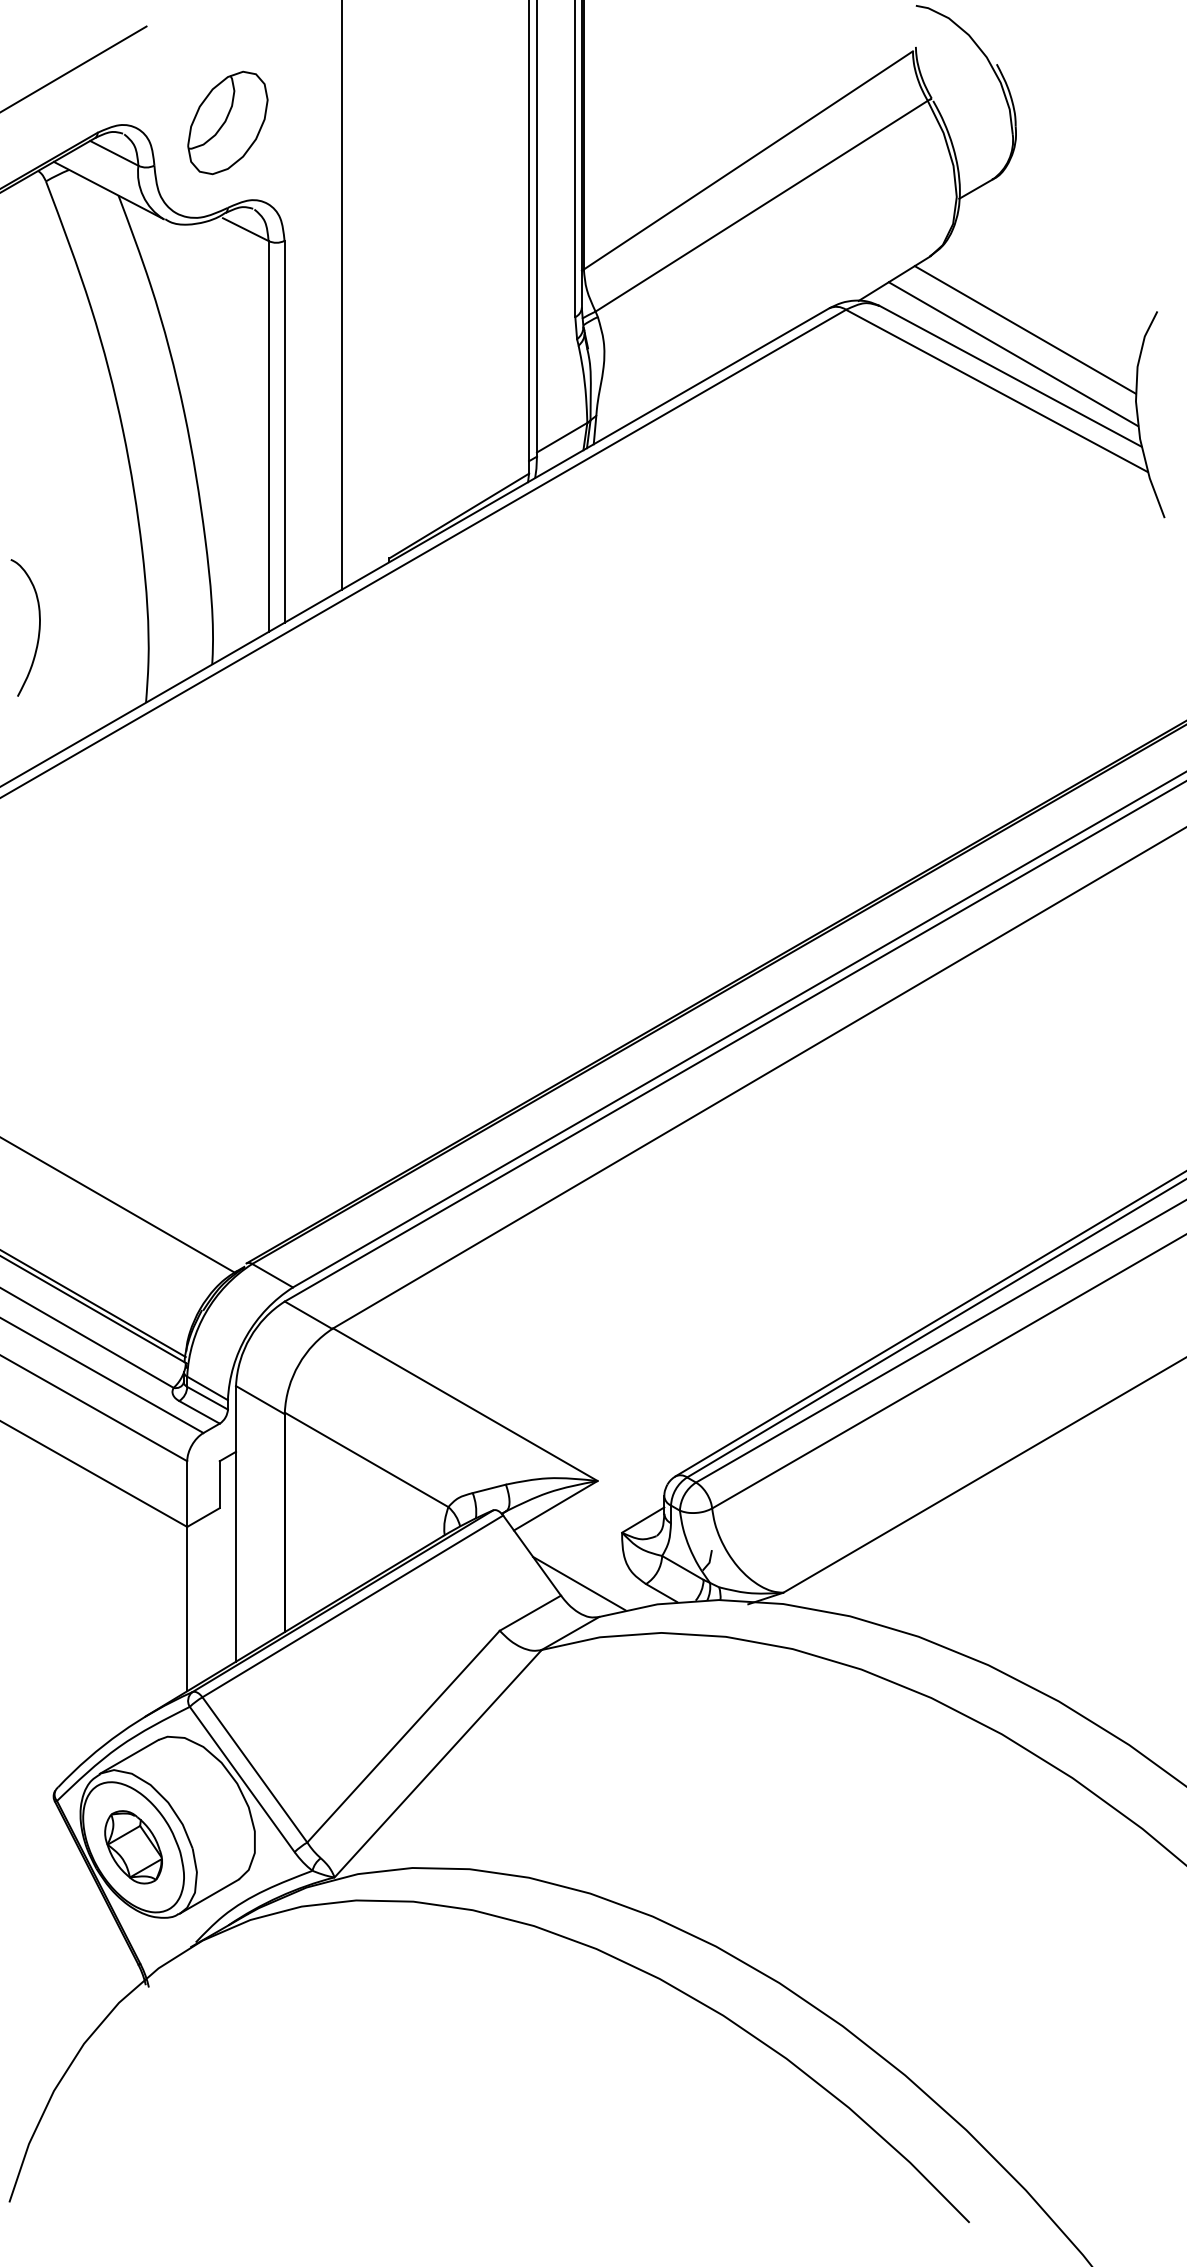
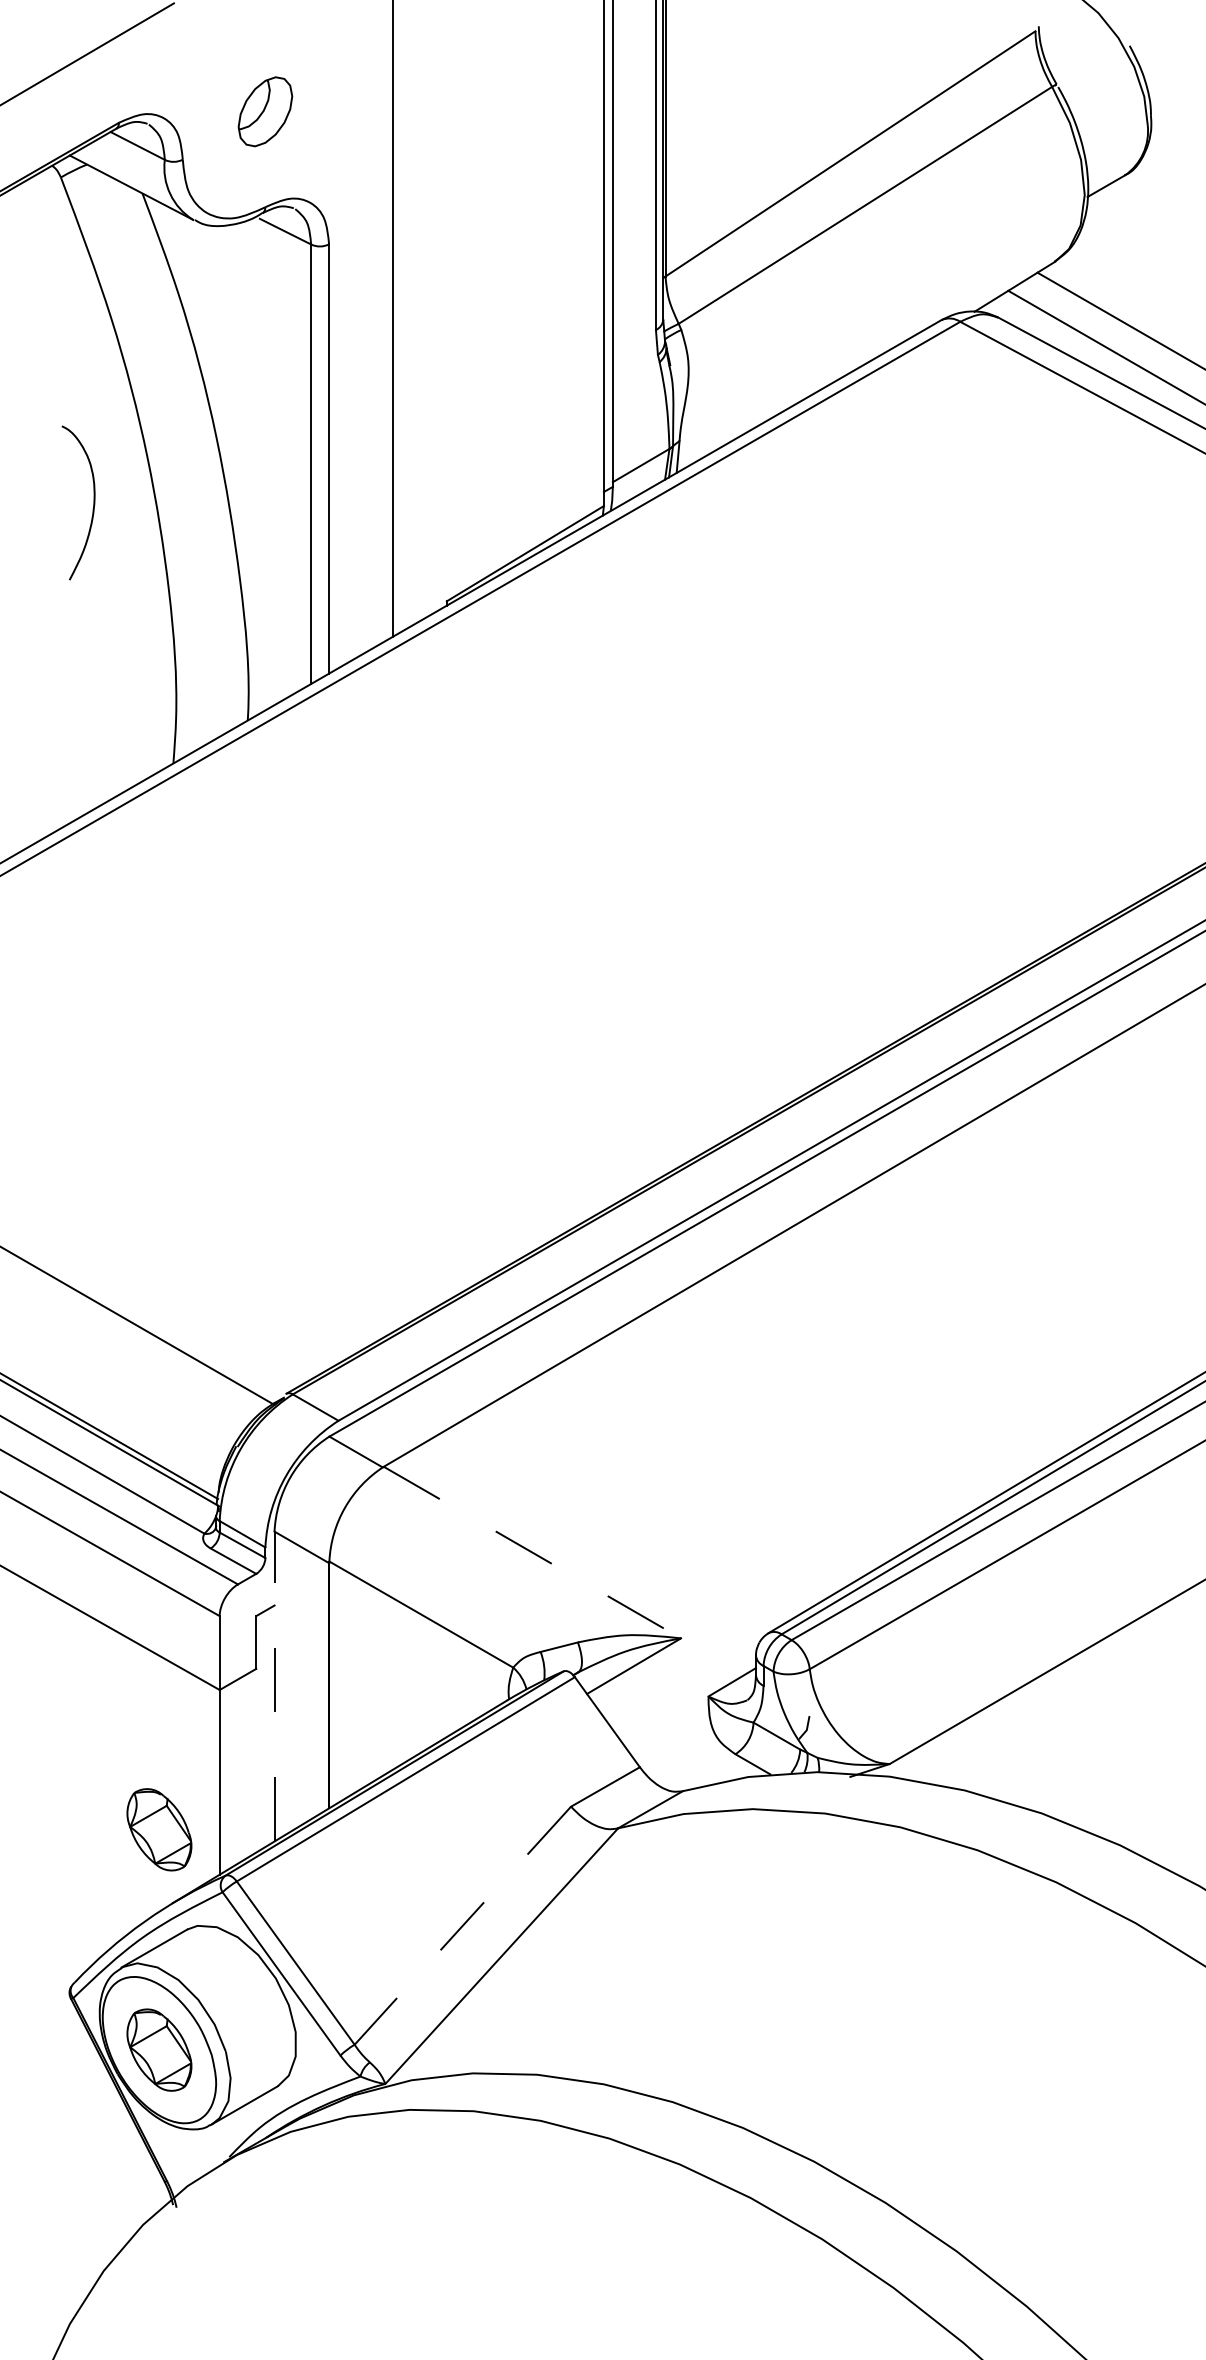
part: (227, 122) -> (264, 111), size x0.6
curve: (38, 627) -> (92, 502), moved
line: (465, 1404) -> (532, 1552), solid -> dashed
line: (236, 1523) -> (275, 1686), solid -> dashed
line: (579, 1583) -> (660, 1753), removed
part: (133, 1651) -> (159, 1830), added
line: (403, 1737) -> (462, 1926), solid -> dashed

